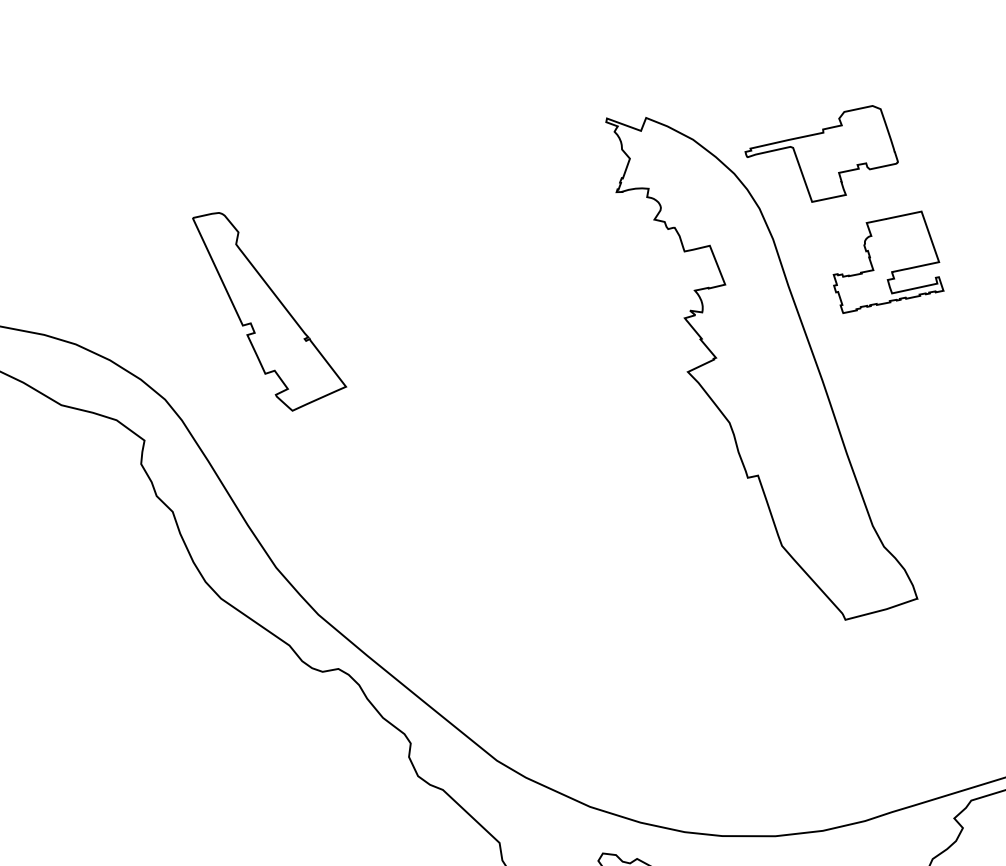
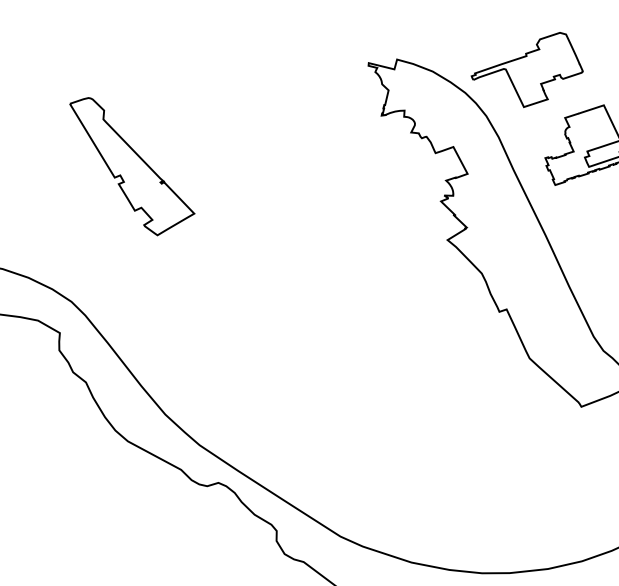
part: (269, 311) -> (132, 165), moved

